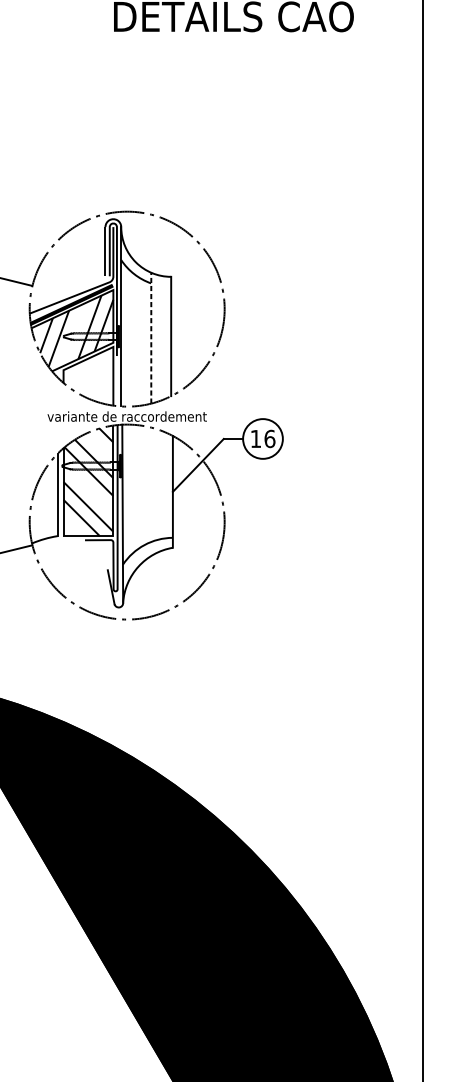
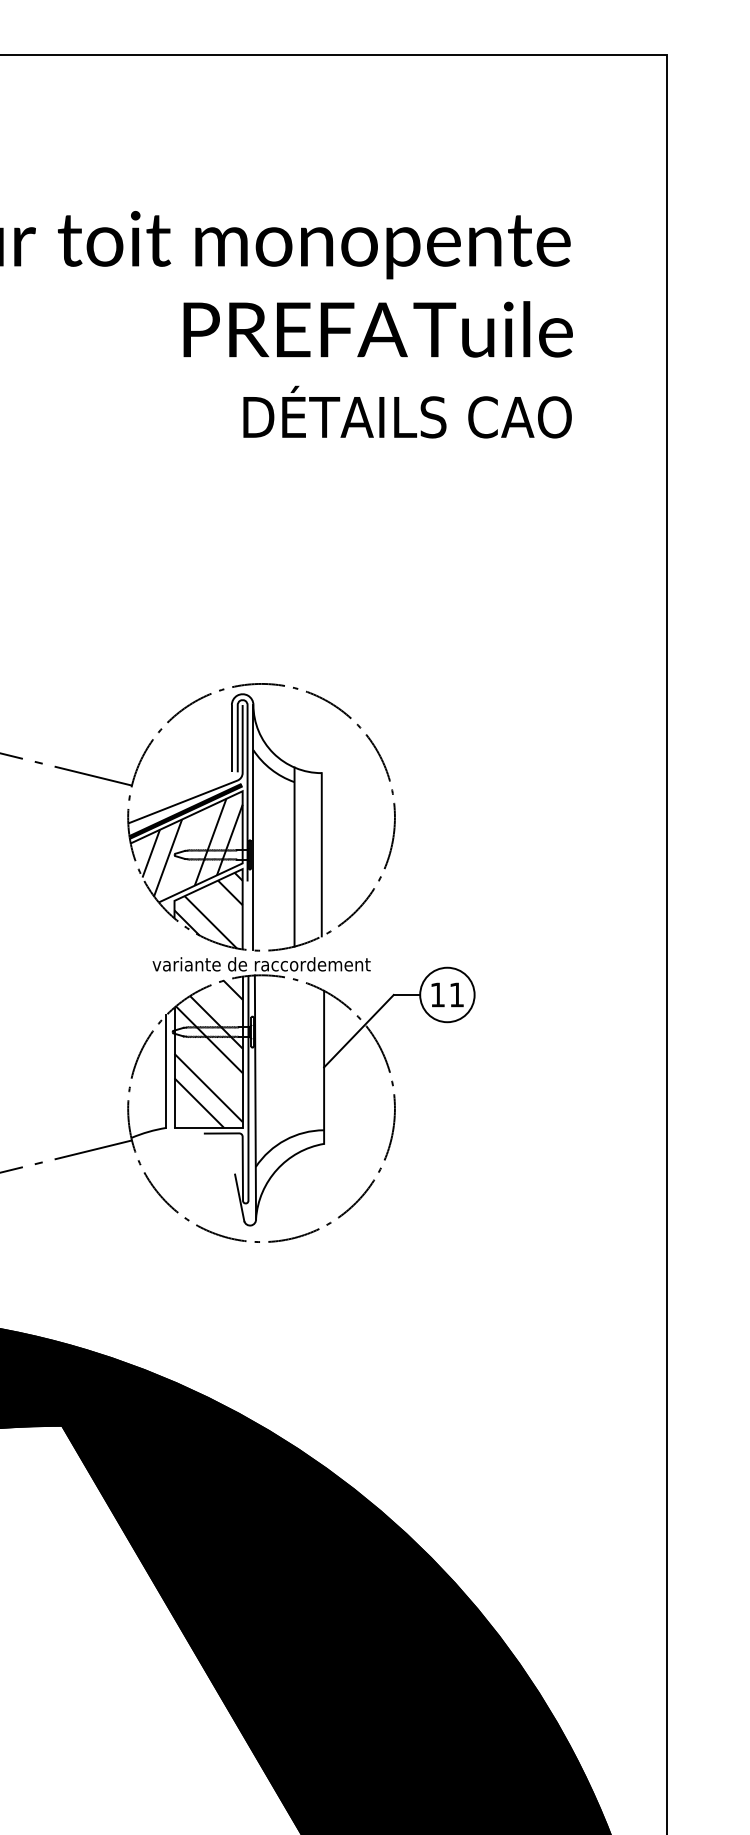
line: (151, 338) -> (294, 857), dashed -> solid
hatch: (88, 377) -> (208, 910), added
text: (269, 438) -> (456, 994), 16 -> 11

